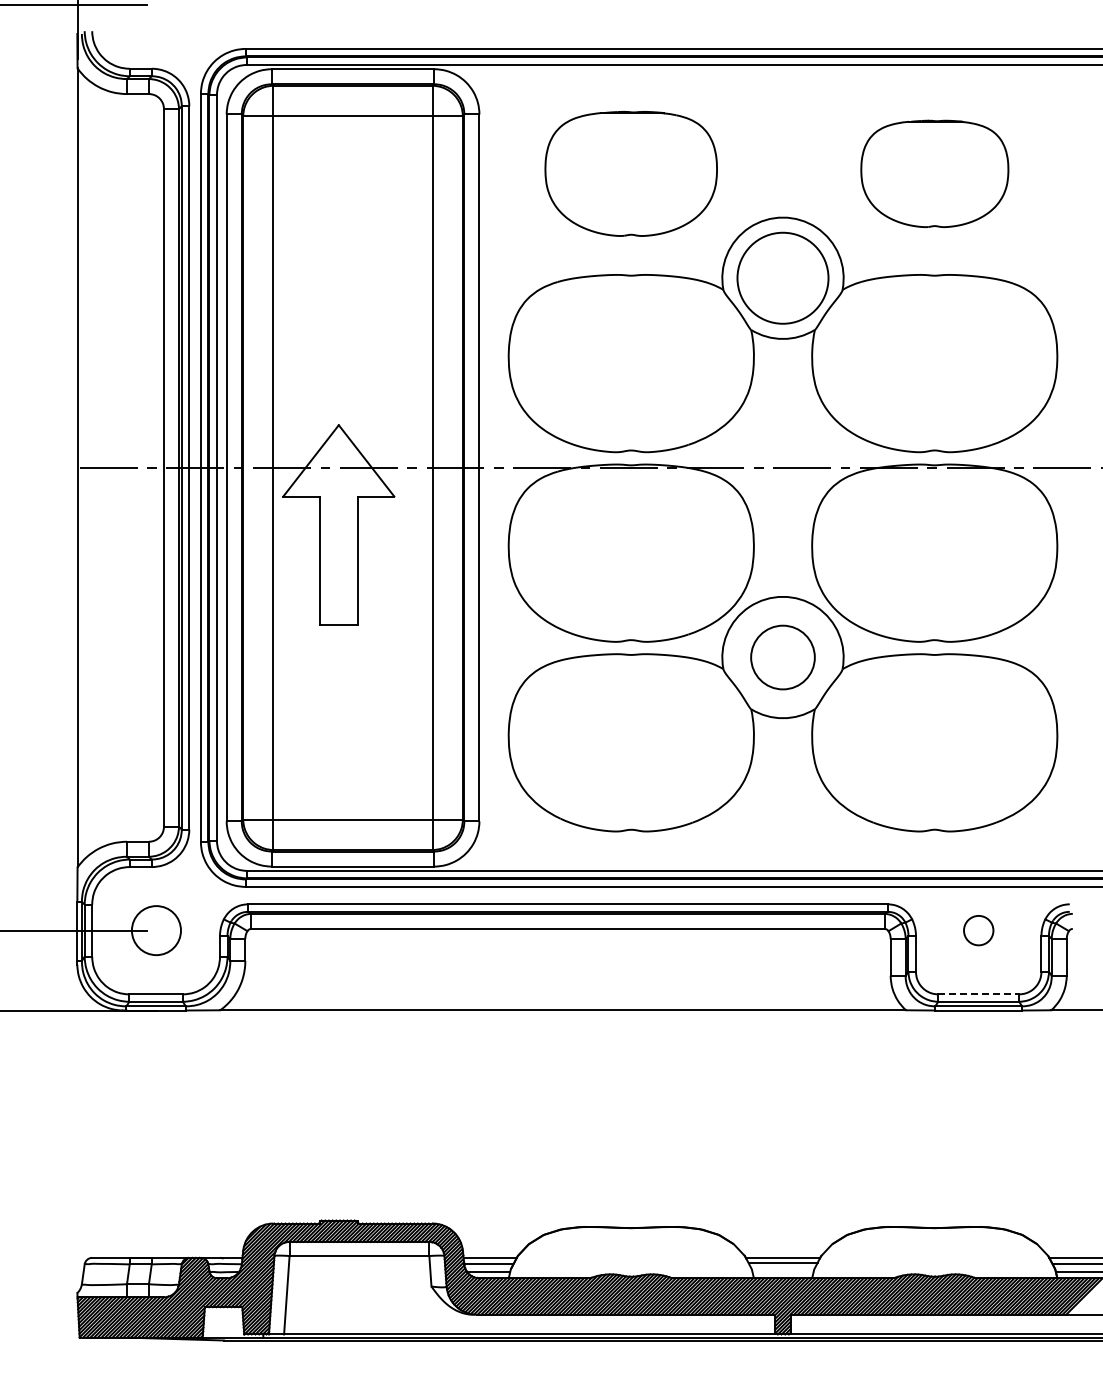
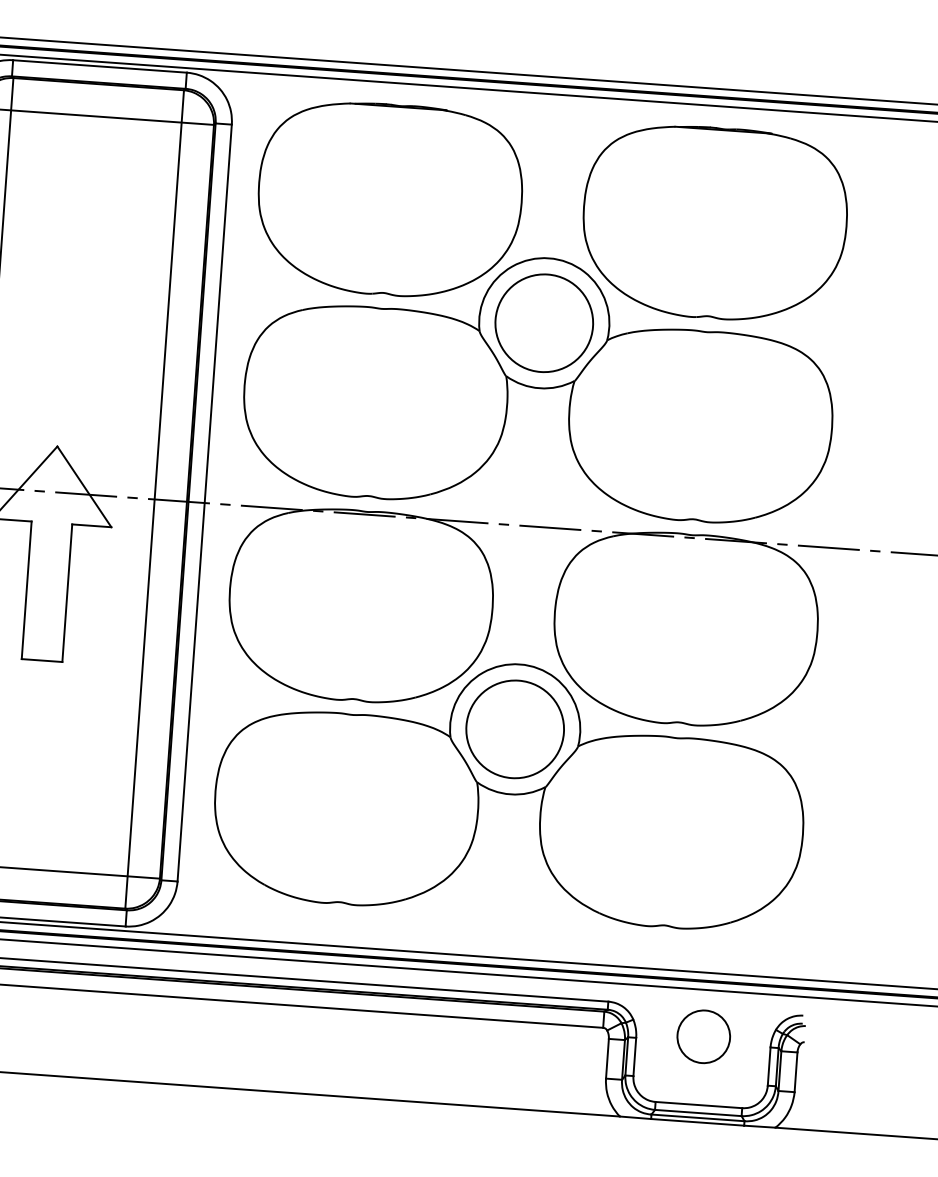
part: (630, 173) -> (389, 199), size x1.43
part: (934, 173) -> (714, 222), size x1.67
circle: (782, 657) -> (514, 729), size x1.43
circle: (978, 930) -> (703, 1036), size x1.67
line: (979, 994) -> (699, 1105), dashed -> solid

